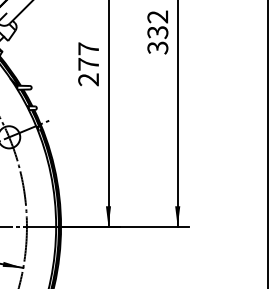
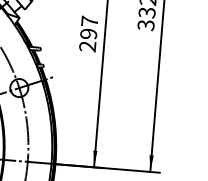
text: (88, 63) -> (88, 33), 277 -> 297

